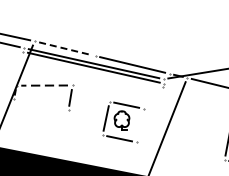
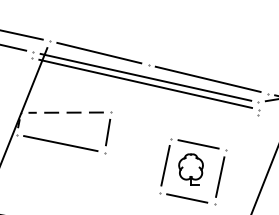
line: (65, 48) -> (99, 52), dashed -> solid
line: (41, 104) -> (61, 143), added
line: (139, 125) -> (219, 177), added

